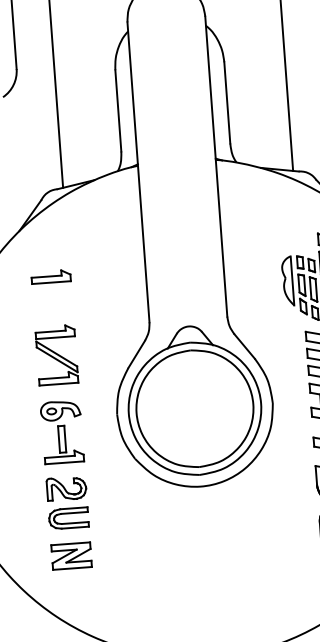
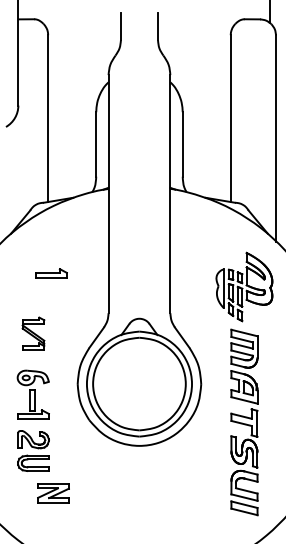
part: (51, 276) -> (51, 273), moved
part: (56, 354) -> (33, 333), size x0.7
part: (71, 556) -> (53, 493), moved

